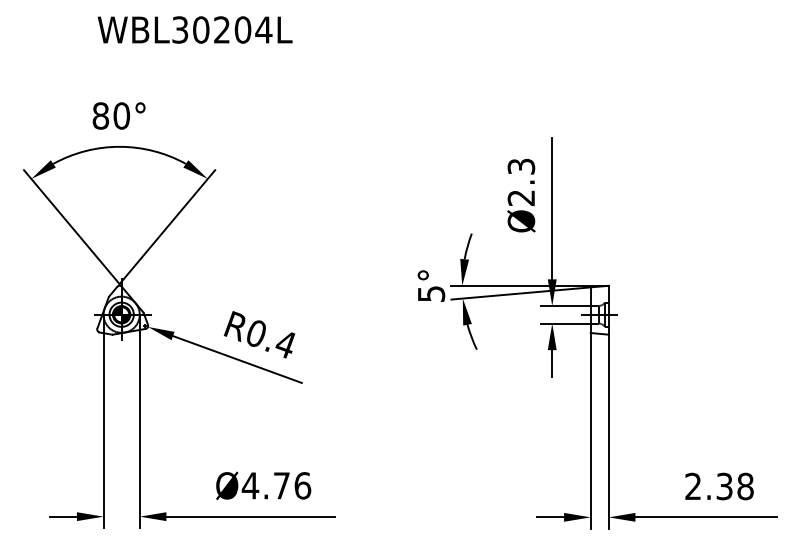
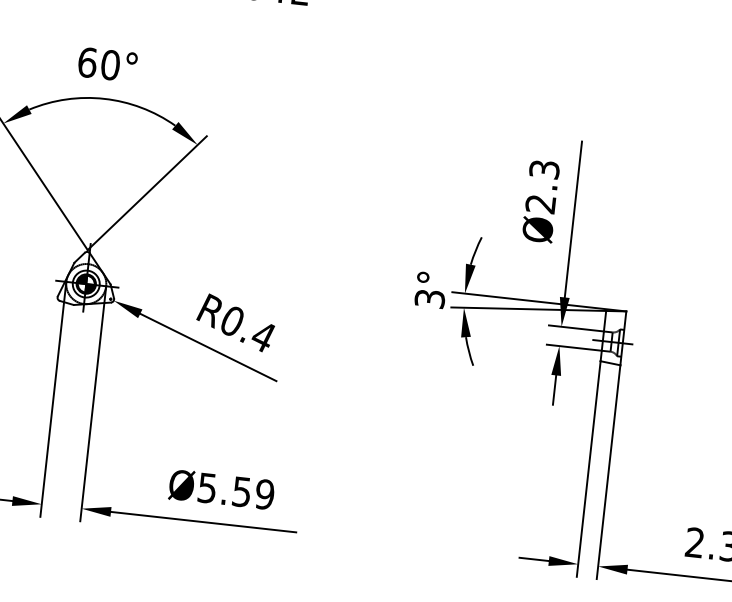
text: (100, 115) -> (87, 62), 80° -> 60°
text: (430, 293) -> (429, 298), 5° -> 3°
text: (276, 485) -> (236, 490), Ø4.76 -> Ø5.59

